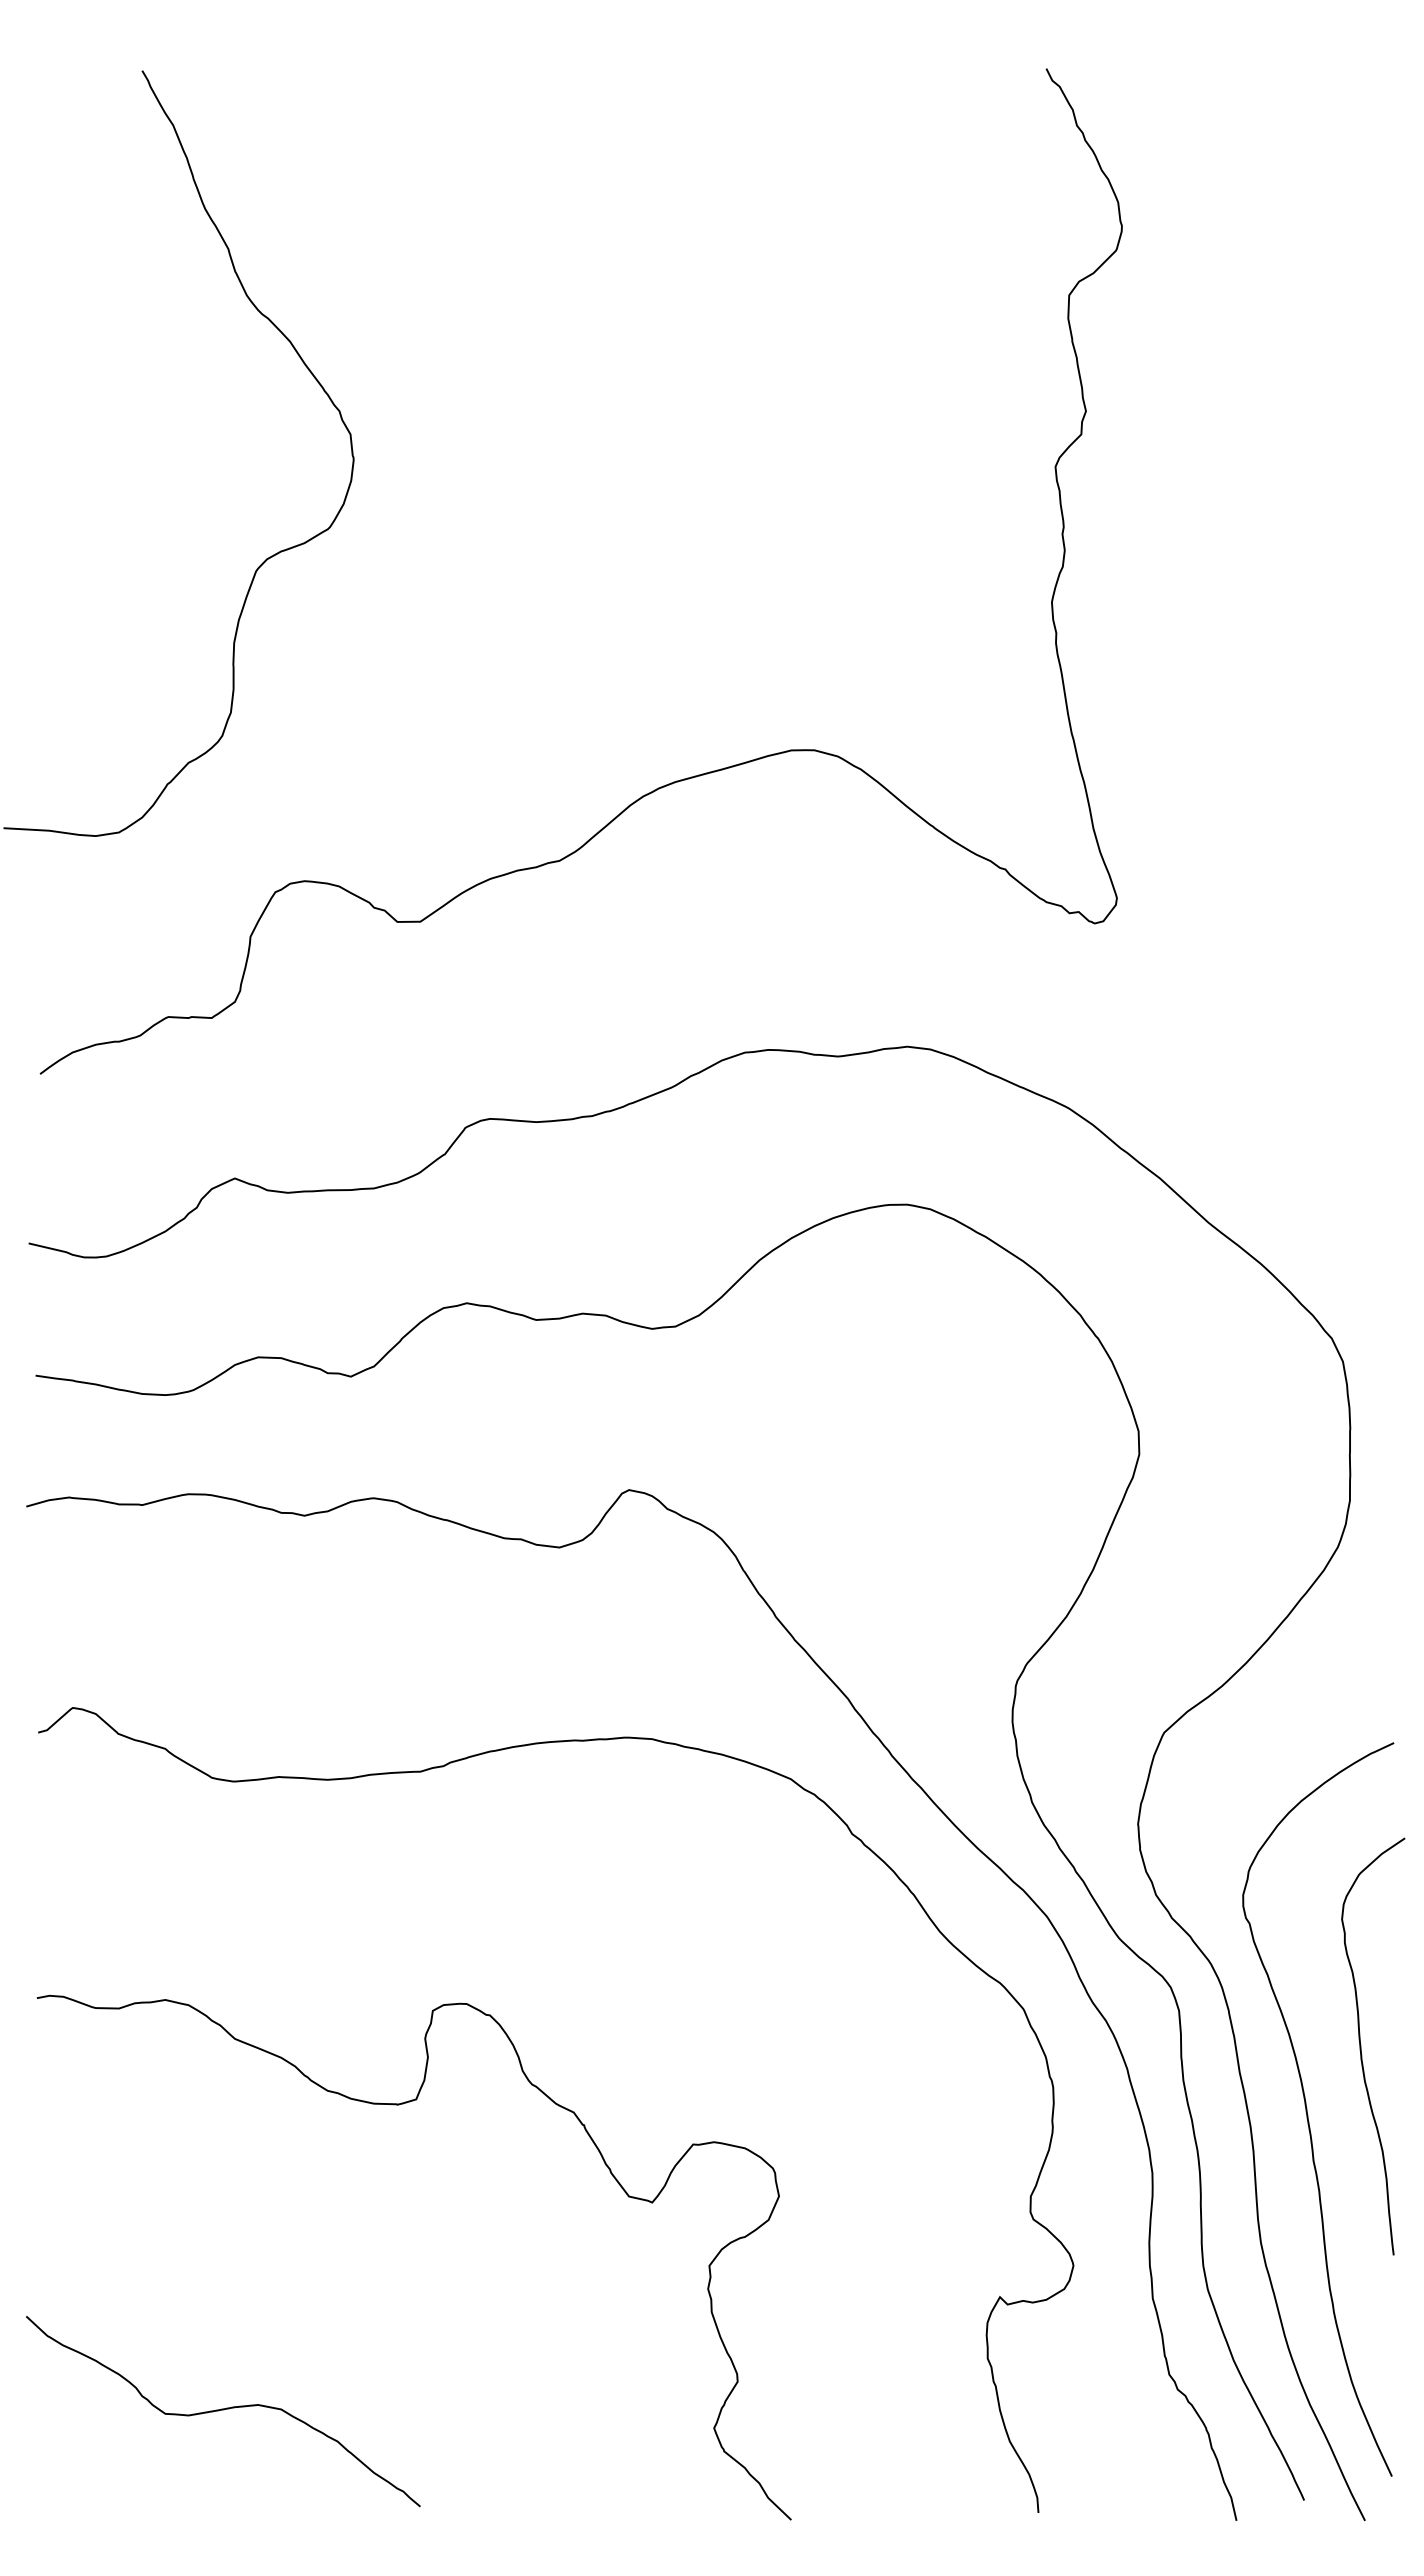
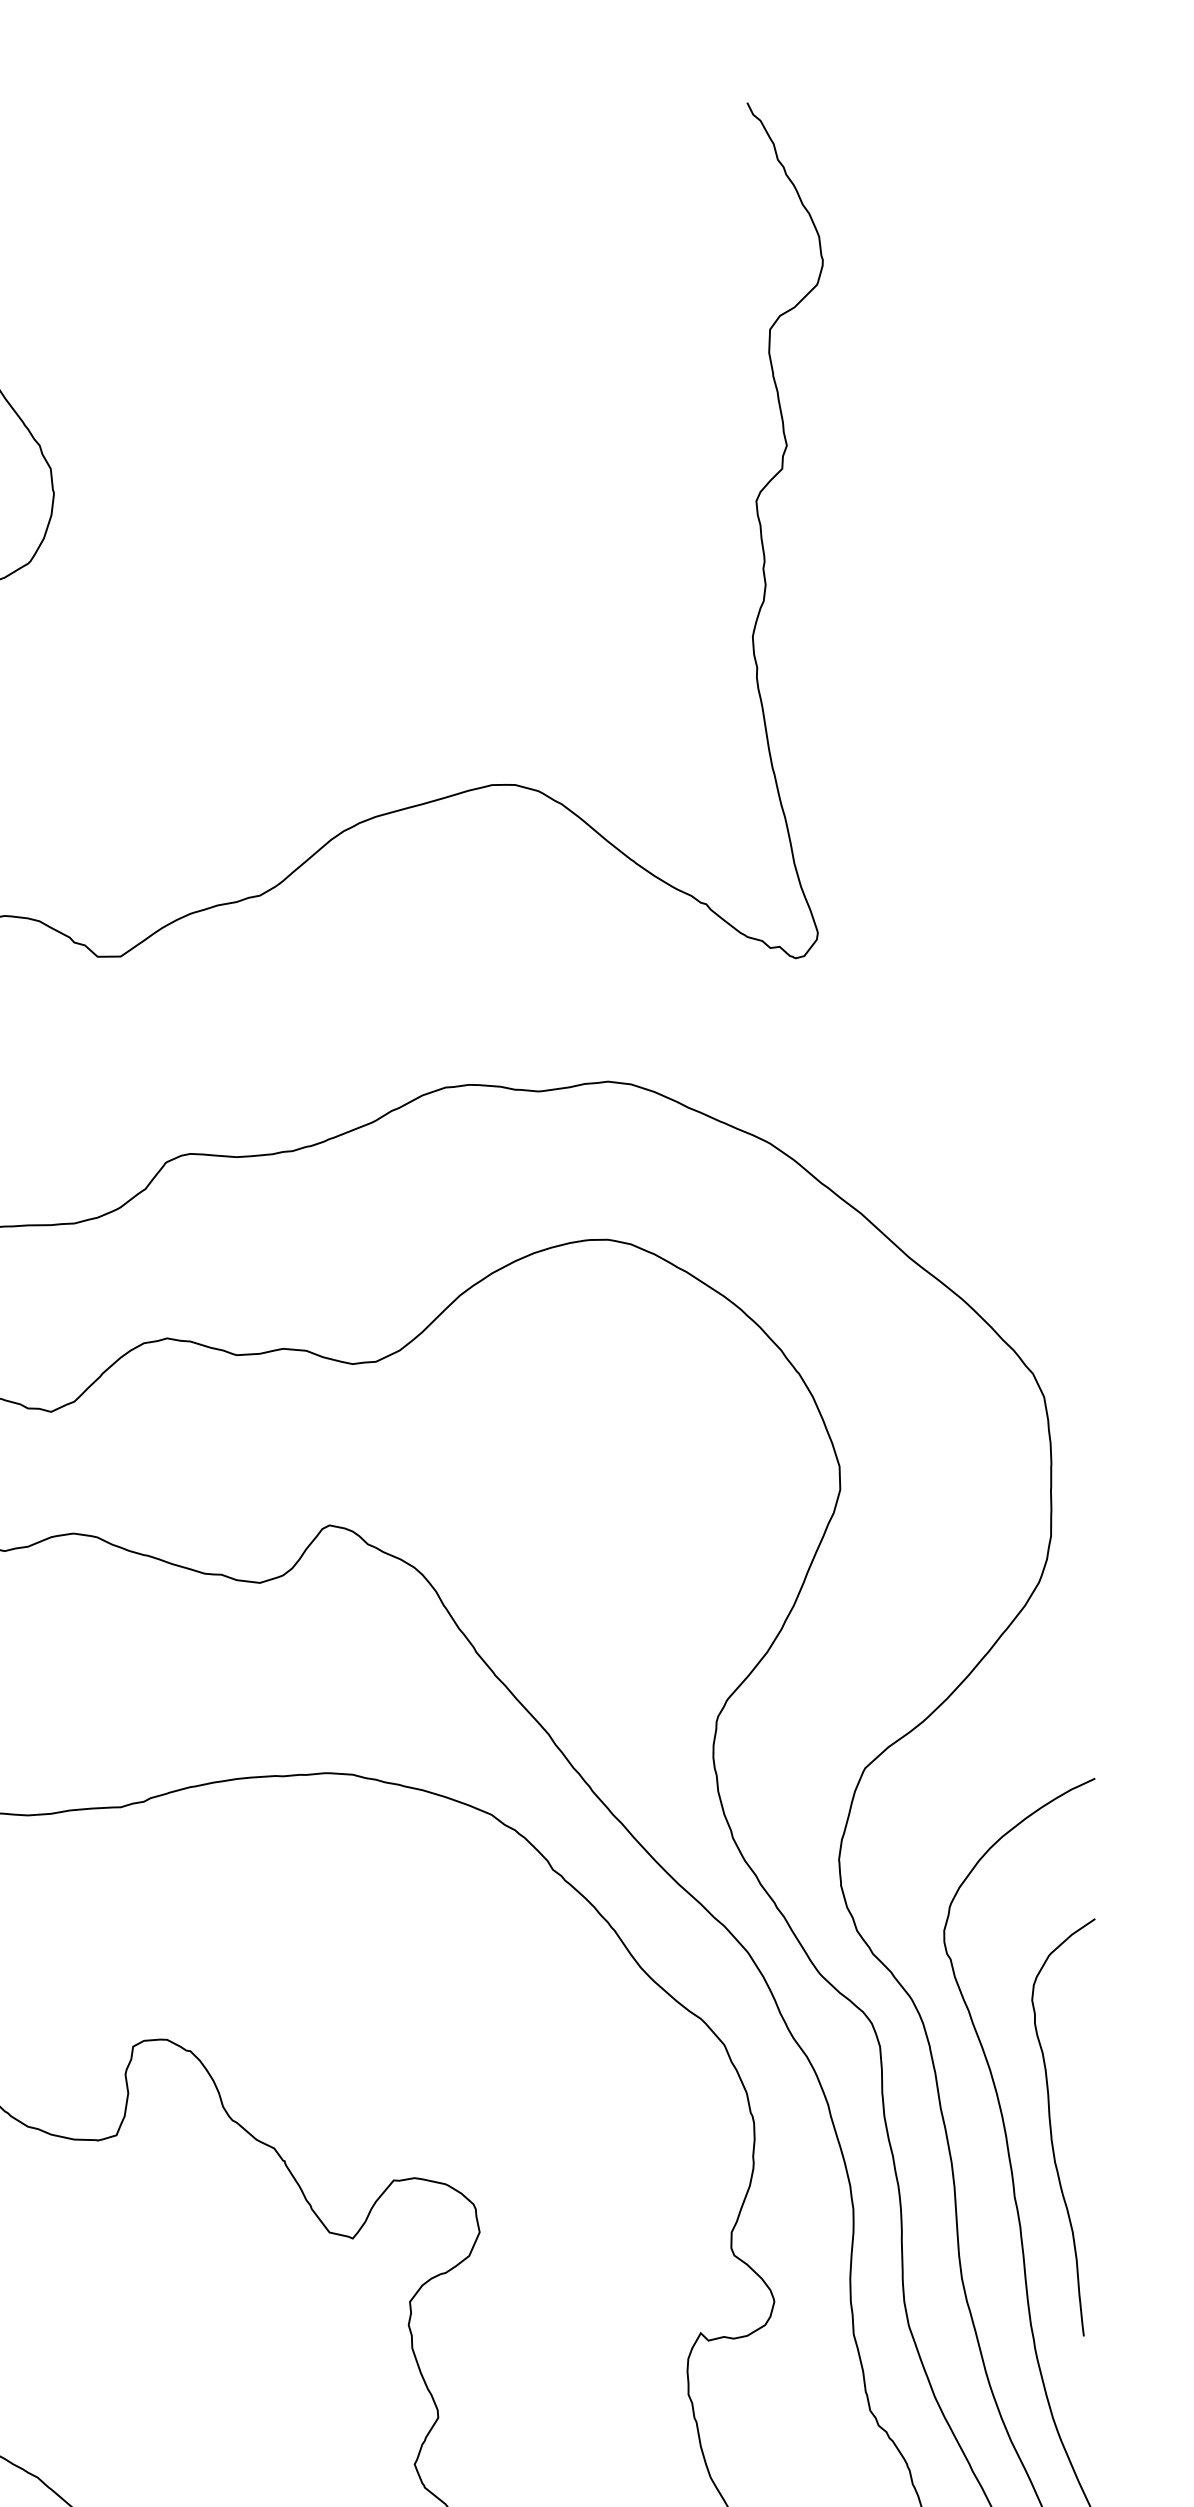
curve: (1361, 2046) -> (1051, 2127), moved

